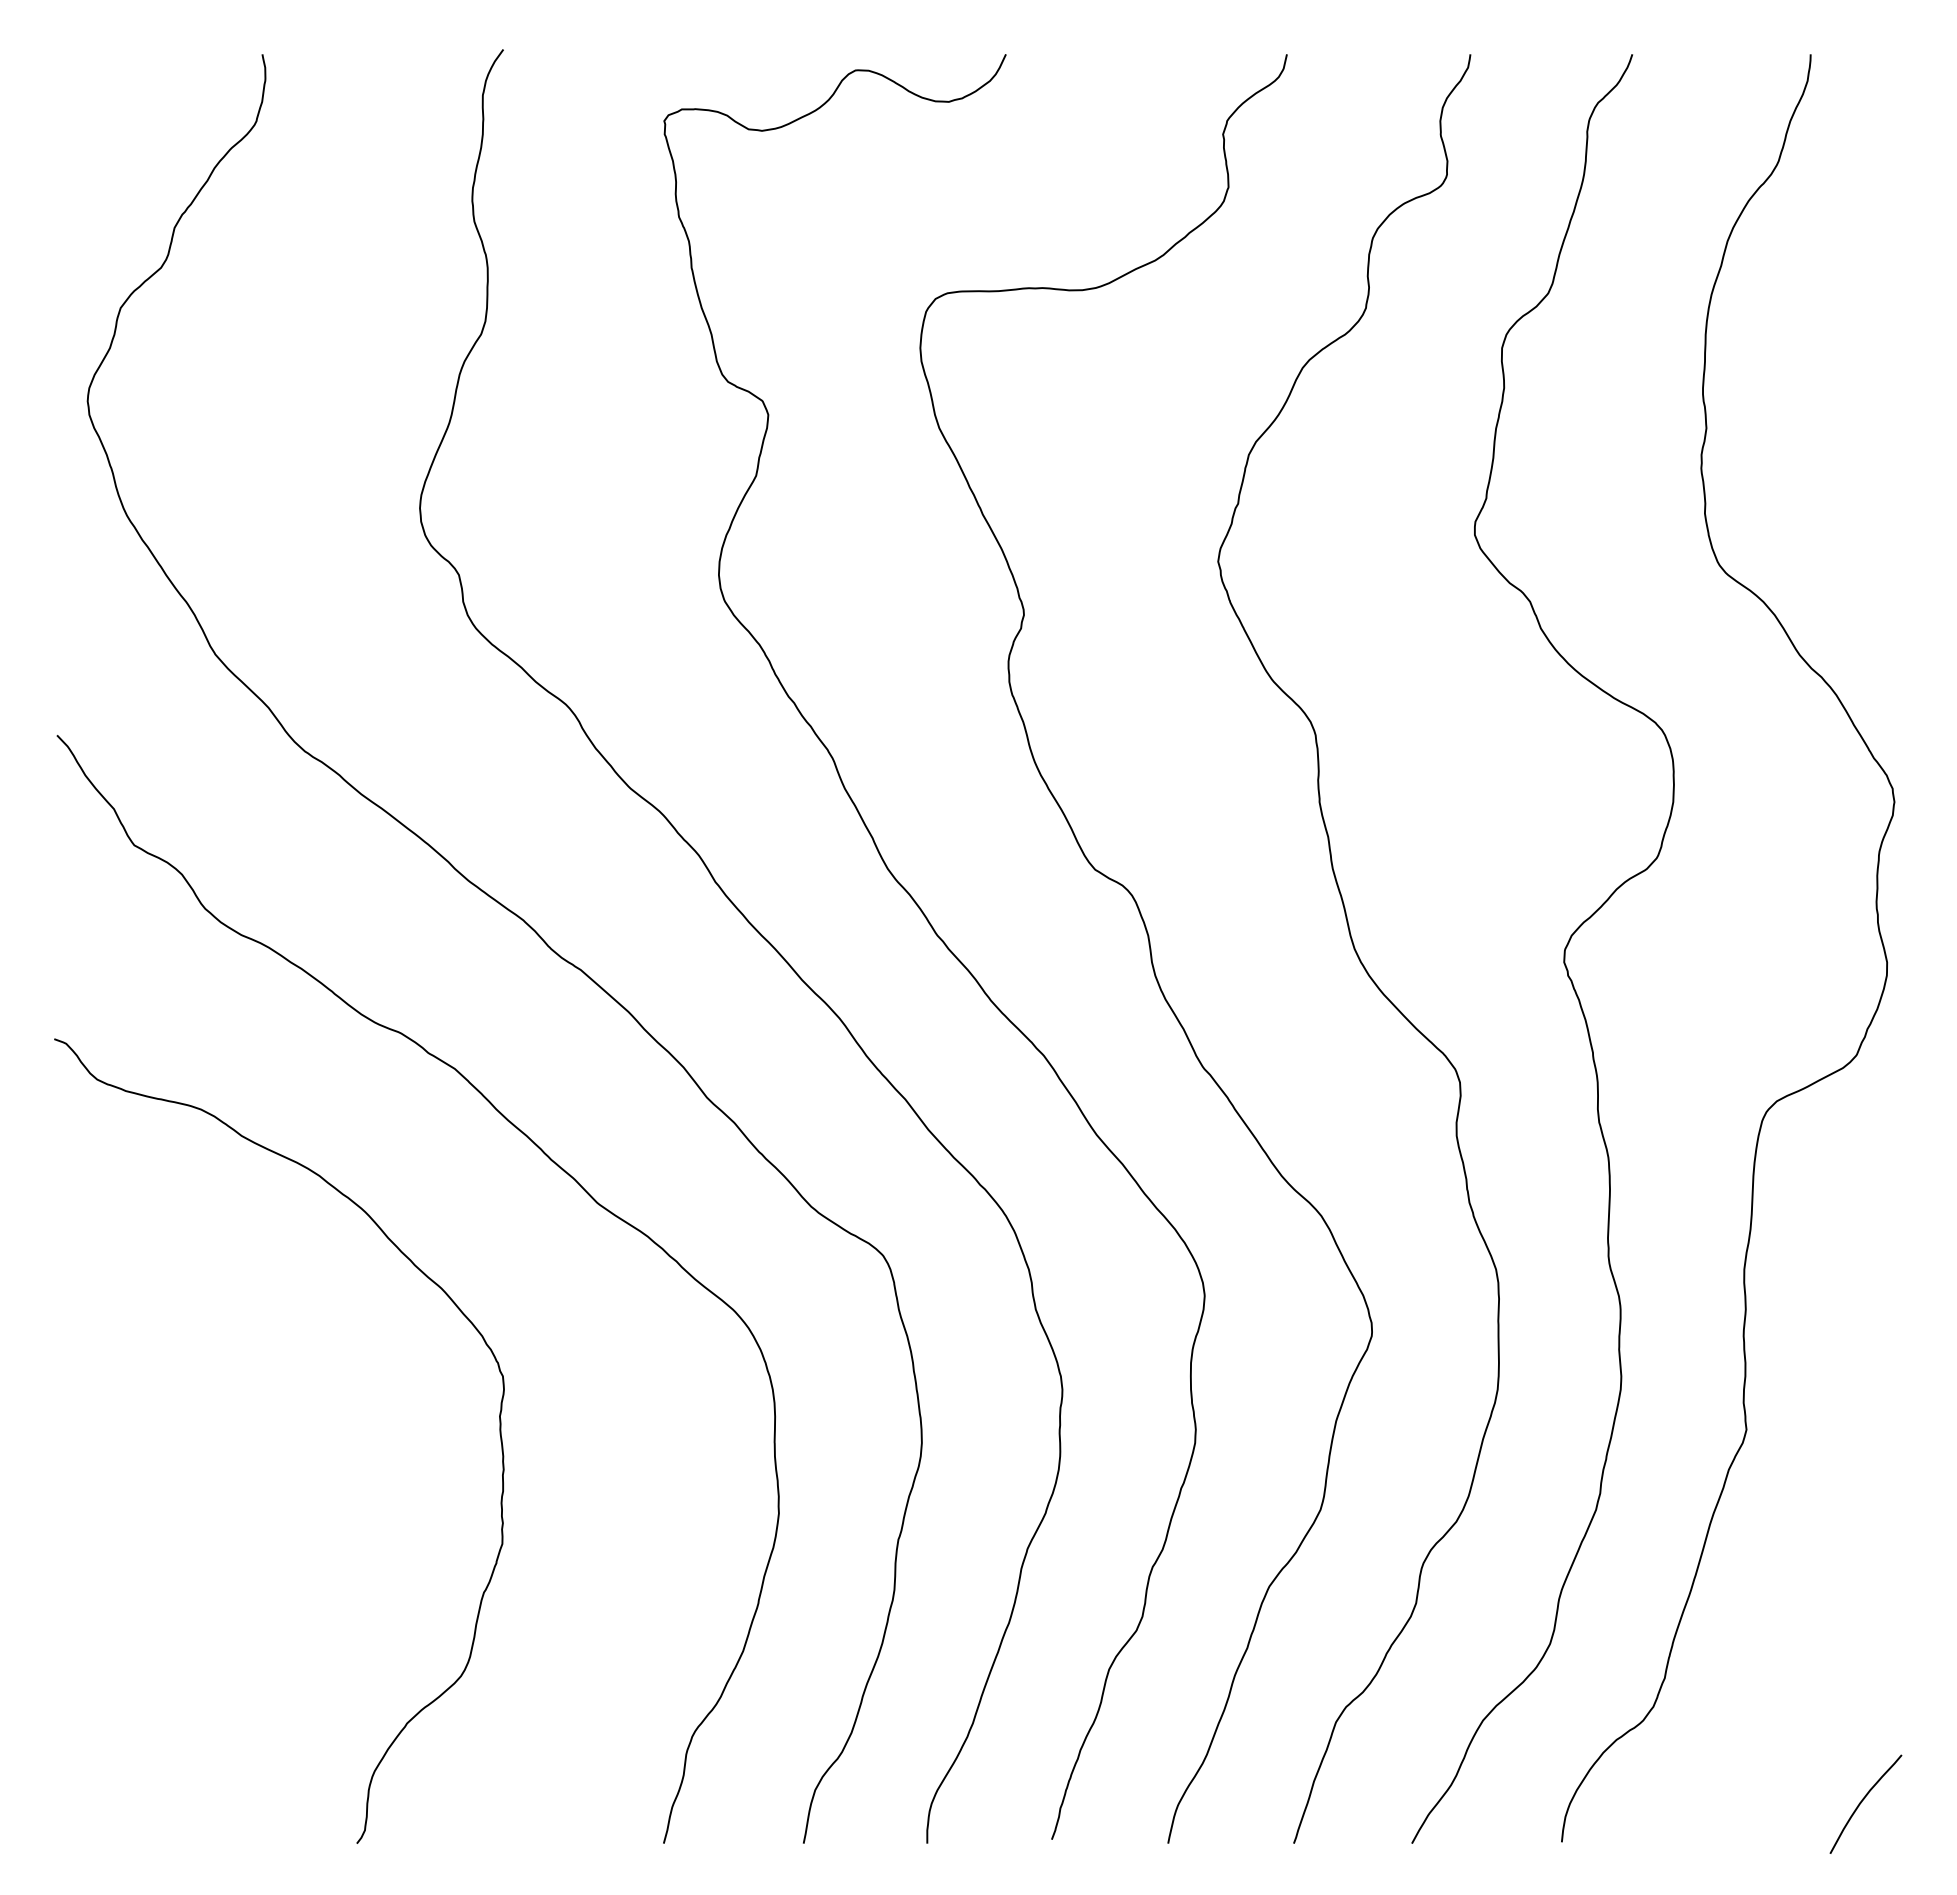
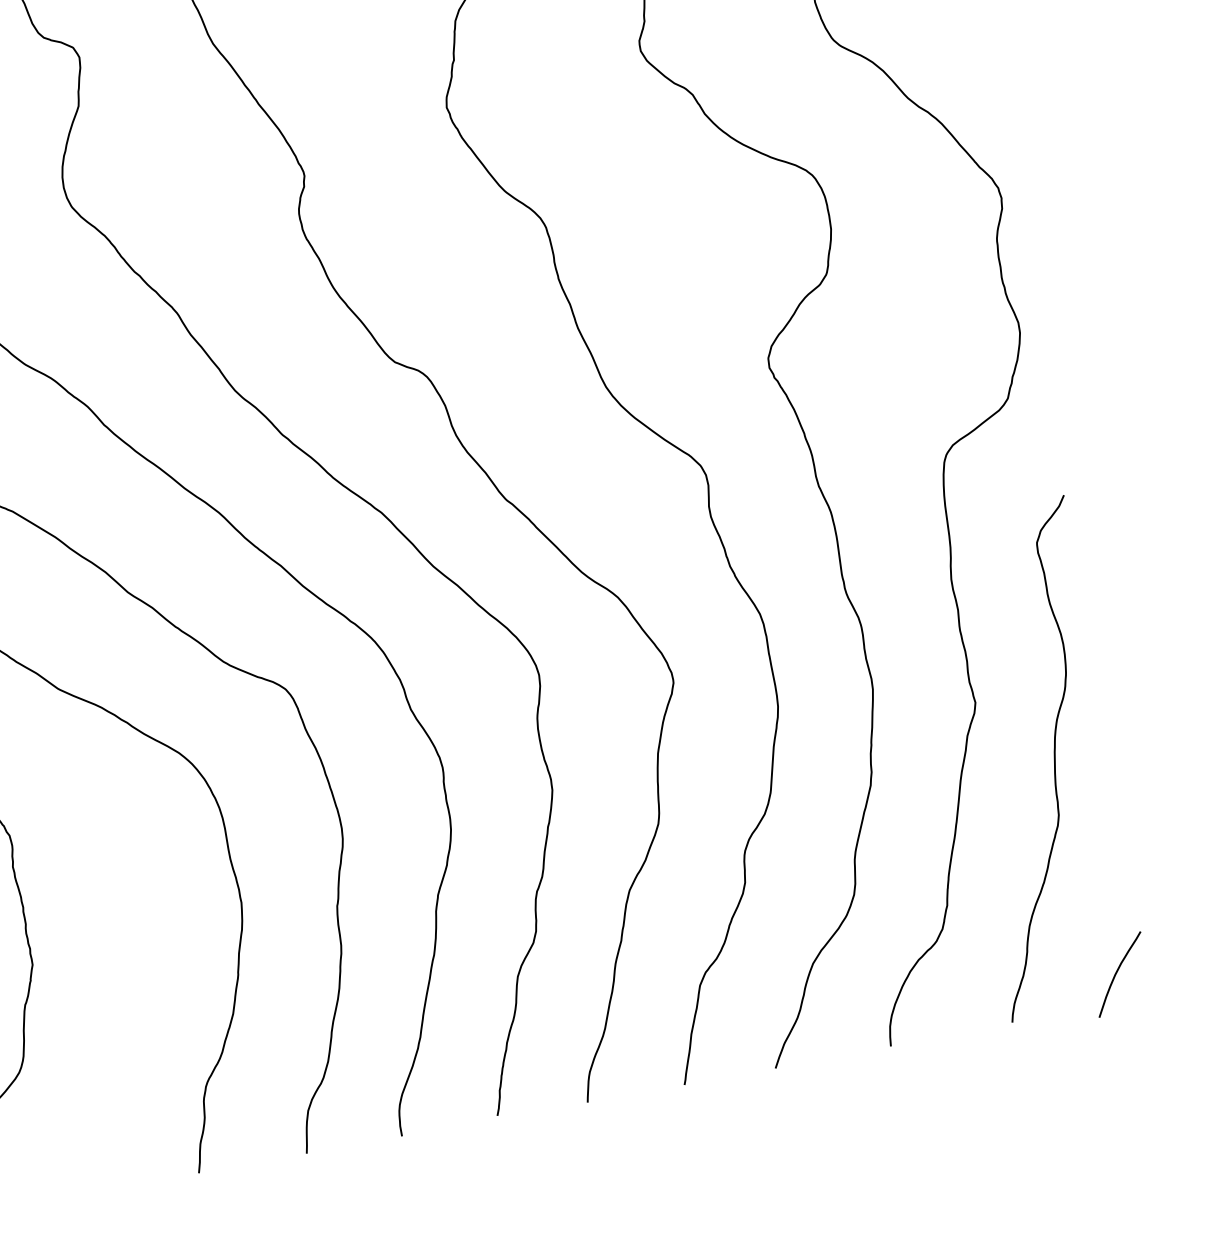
curve: (1832, 1516) -> (1053, 757), added

